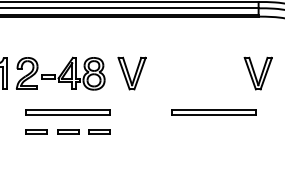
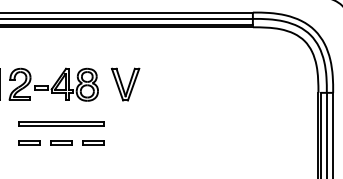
part: (258, 73) -> (252, 84), removed
part: (214, 112) -> (208, 123), removed

